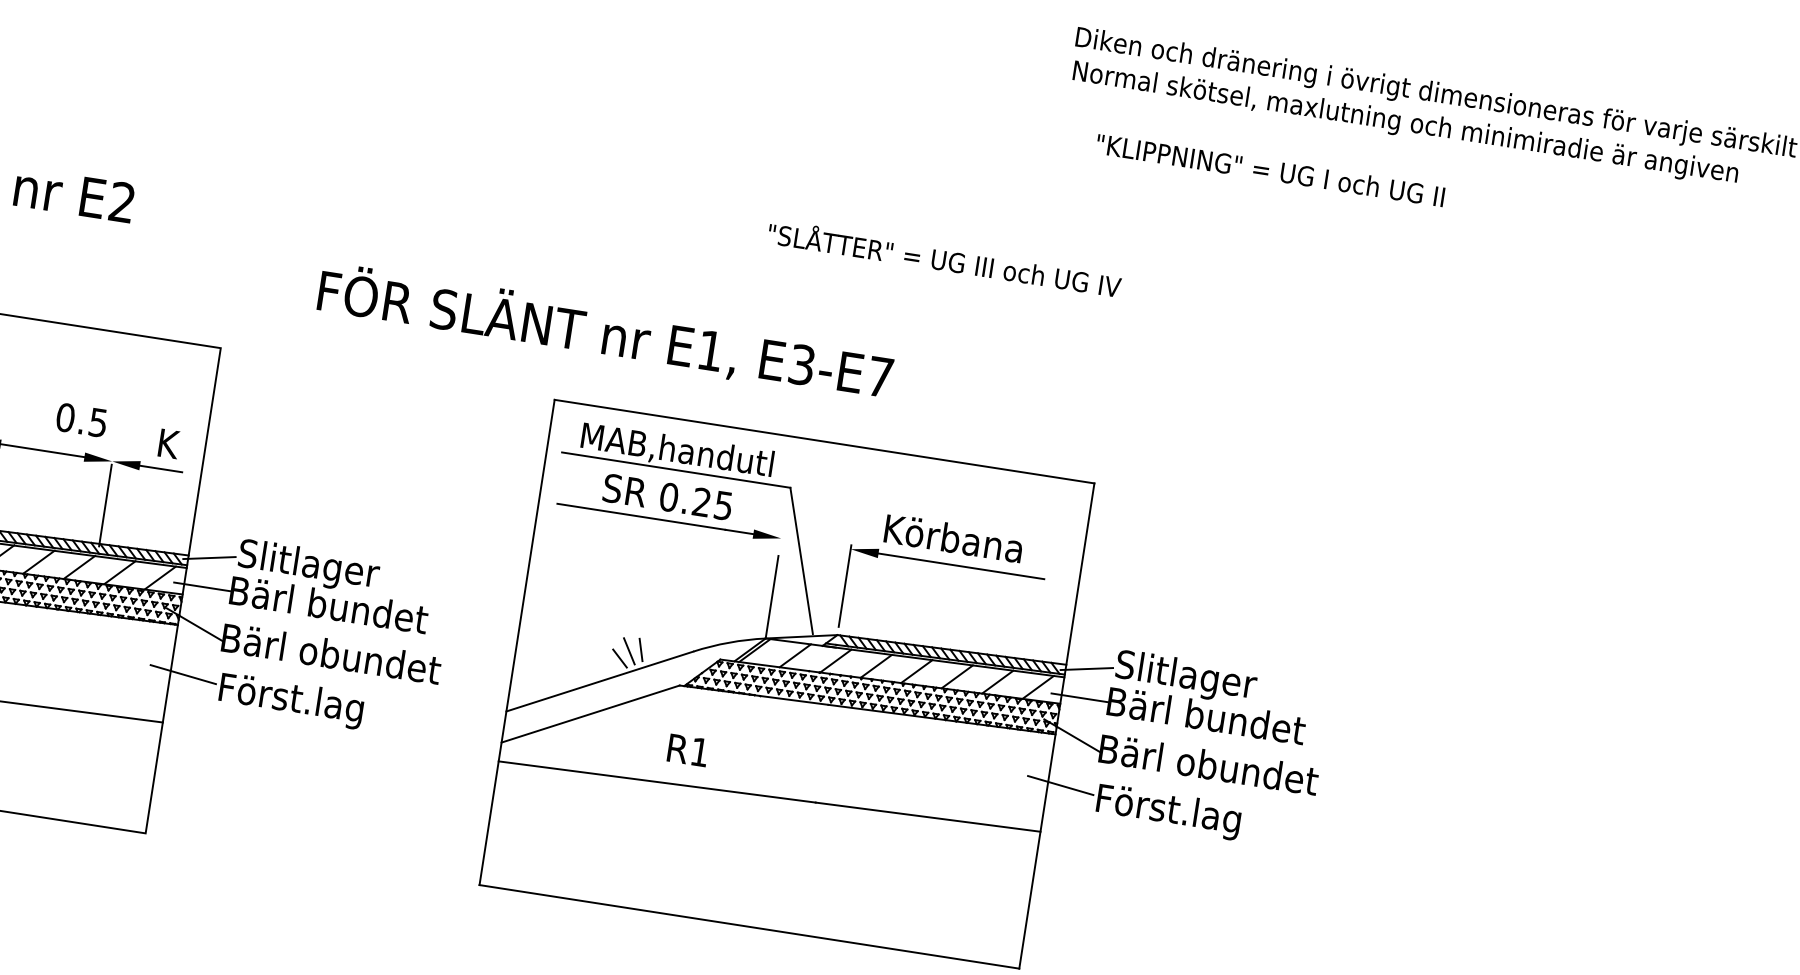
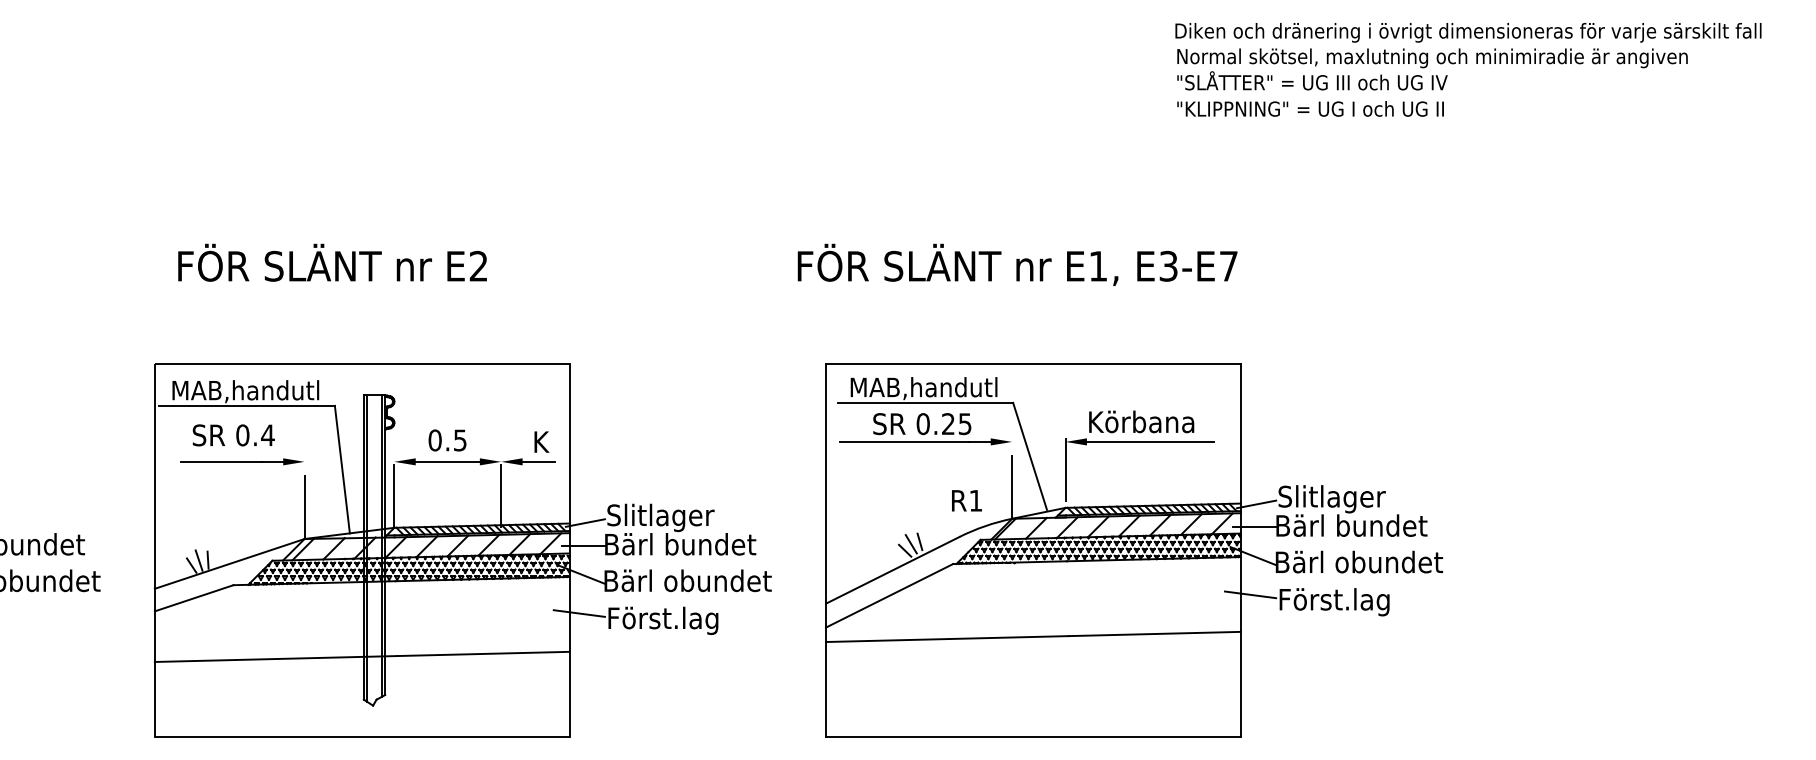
text: (1270, 169) -> (1310, 108), moved
text: (945, 258) -> (1312, 80), moved
text: (605, 332) -> (1017, 264), moved
text: (81, 420) -> (447, 440), moved
text: (687, 749) -> (966, 500), moved

